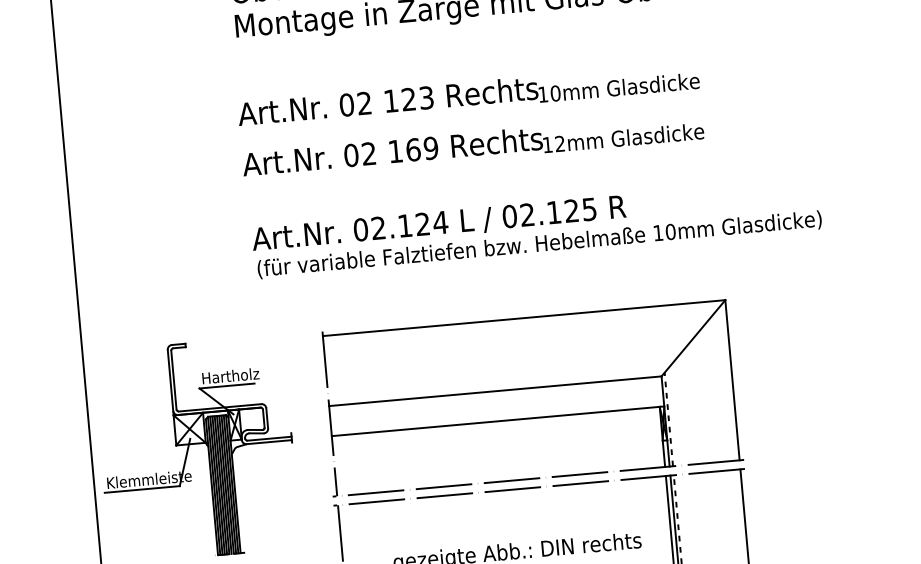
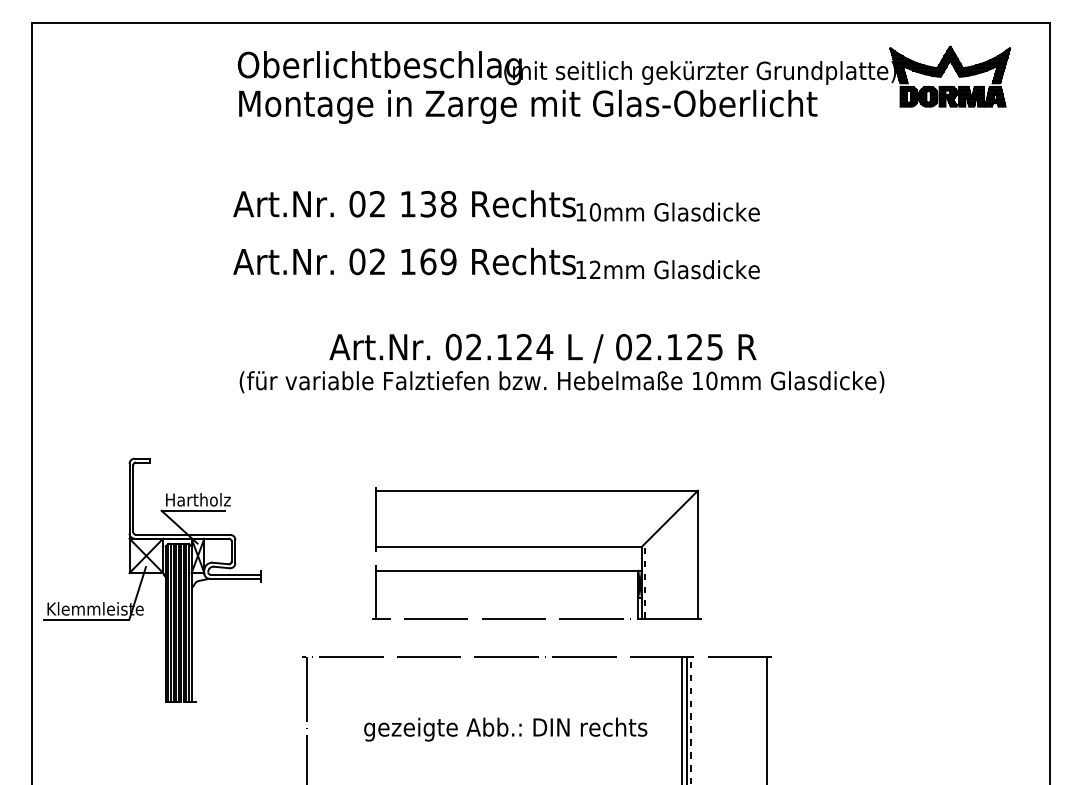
text: (417, 98) -> (438, 204), 123 -> 138
text: (438, 224) -> (542, 348), moved
part: (530, 396) -> (536, 553), size x0.7

